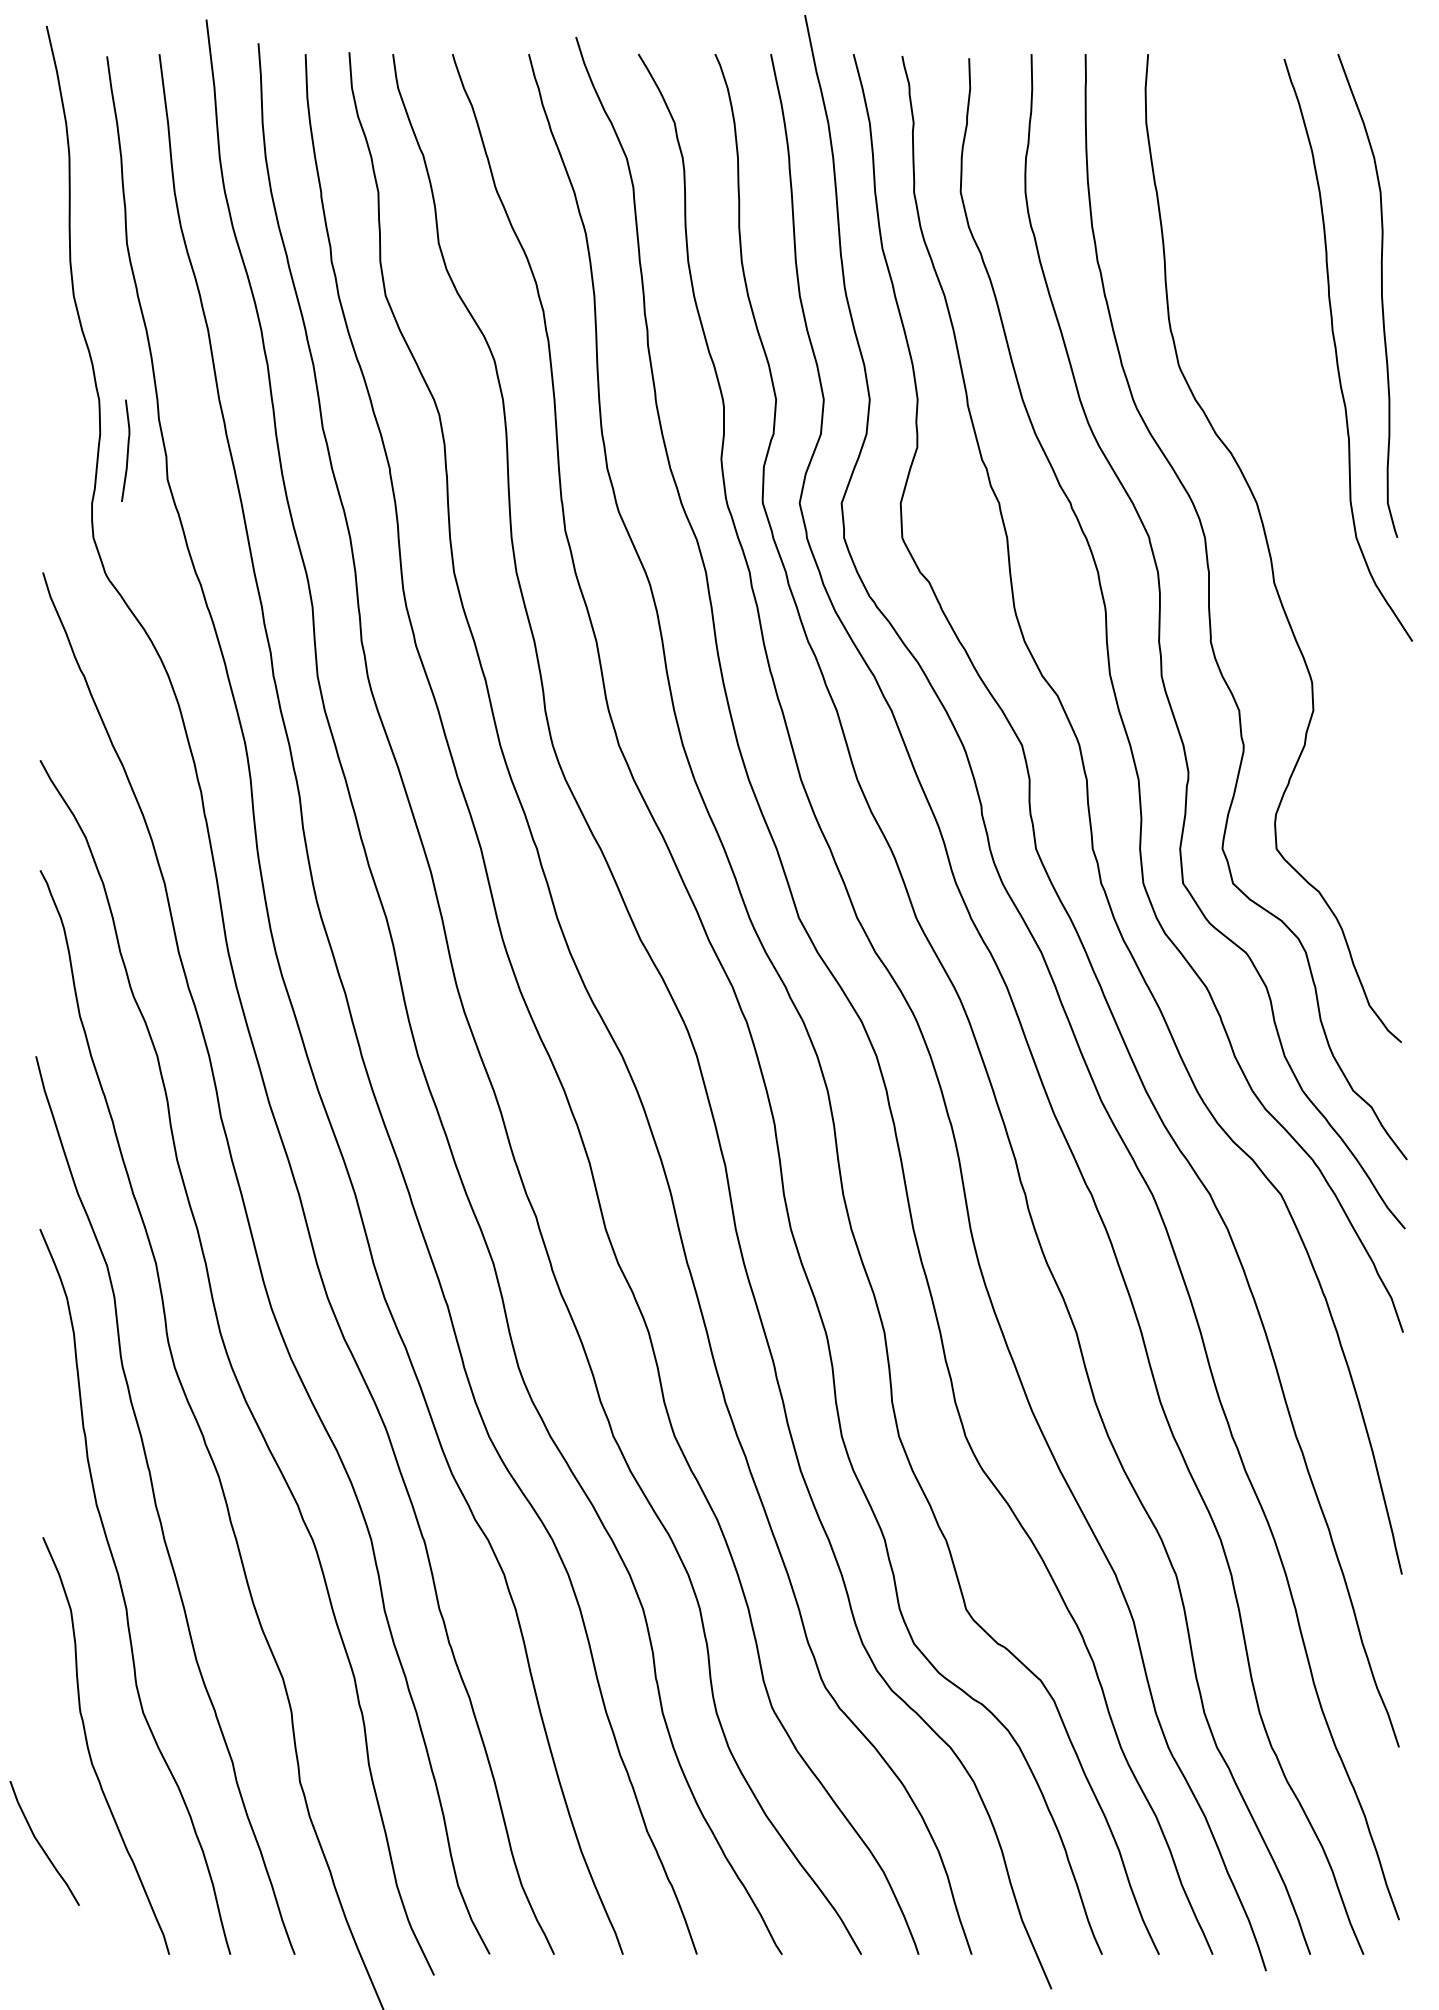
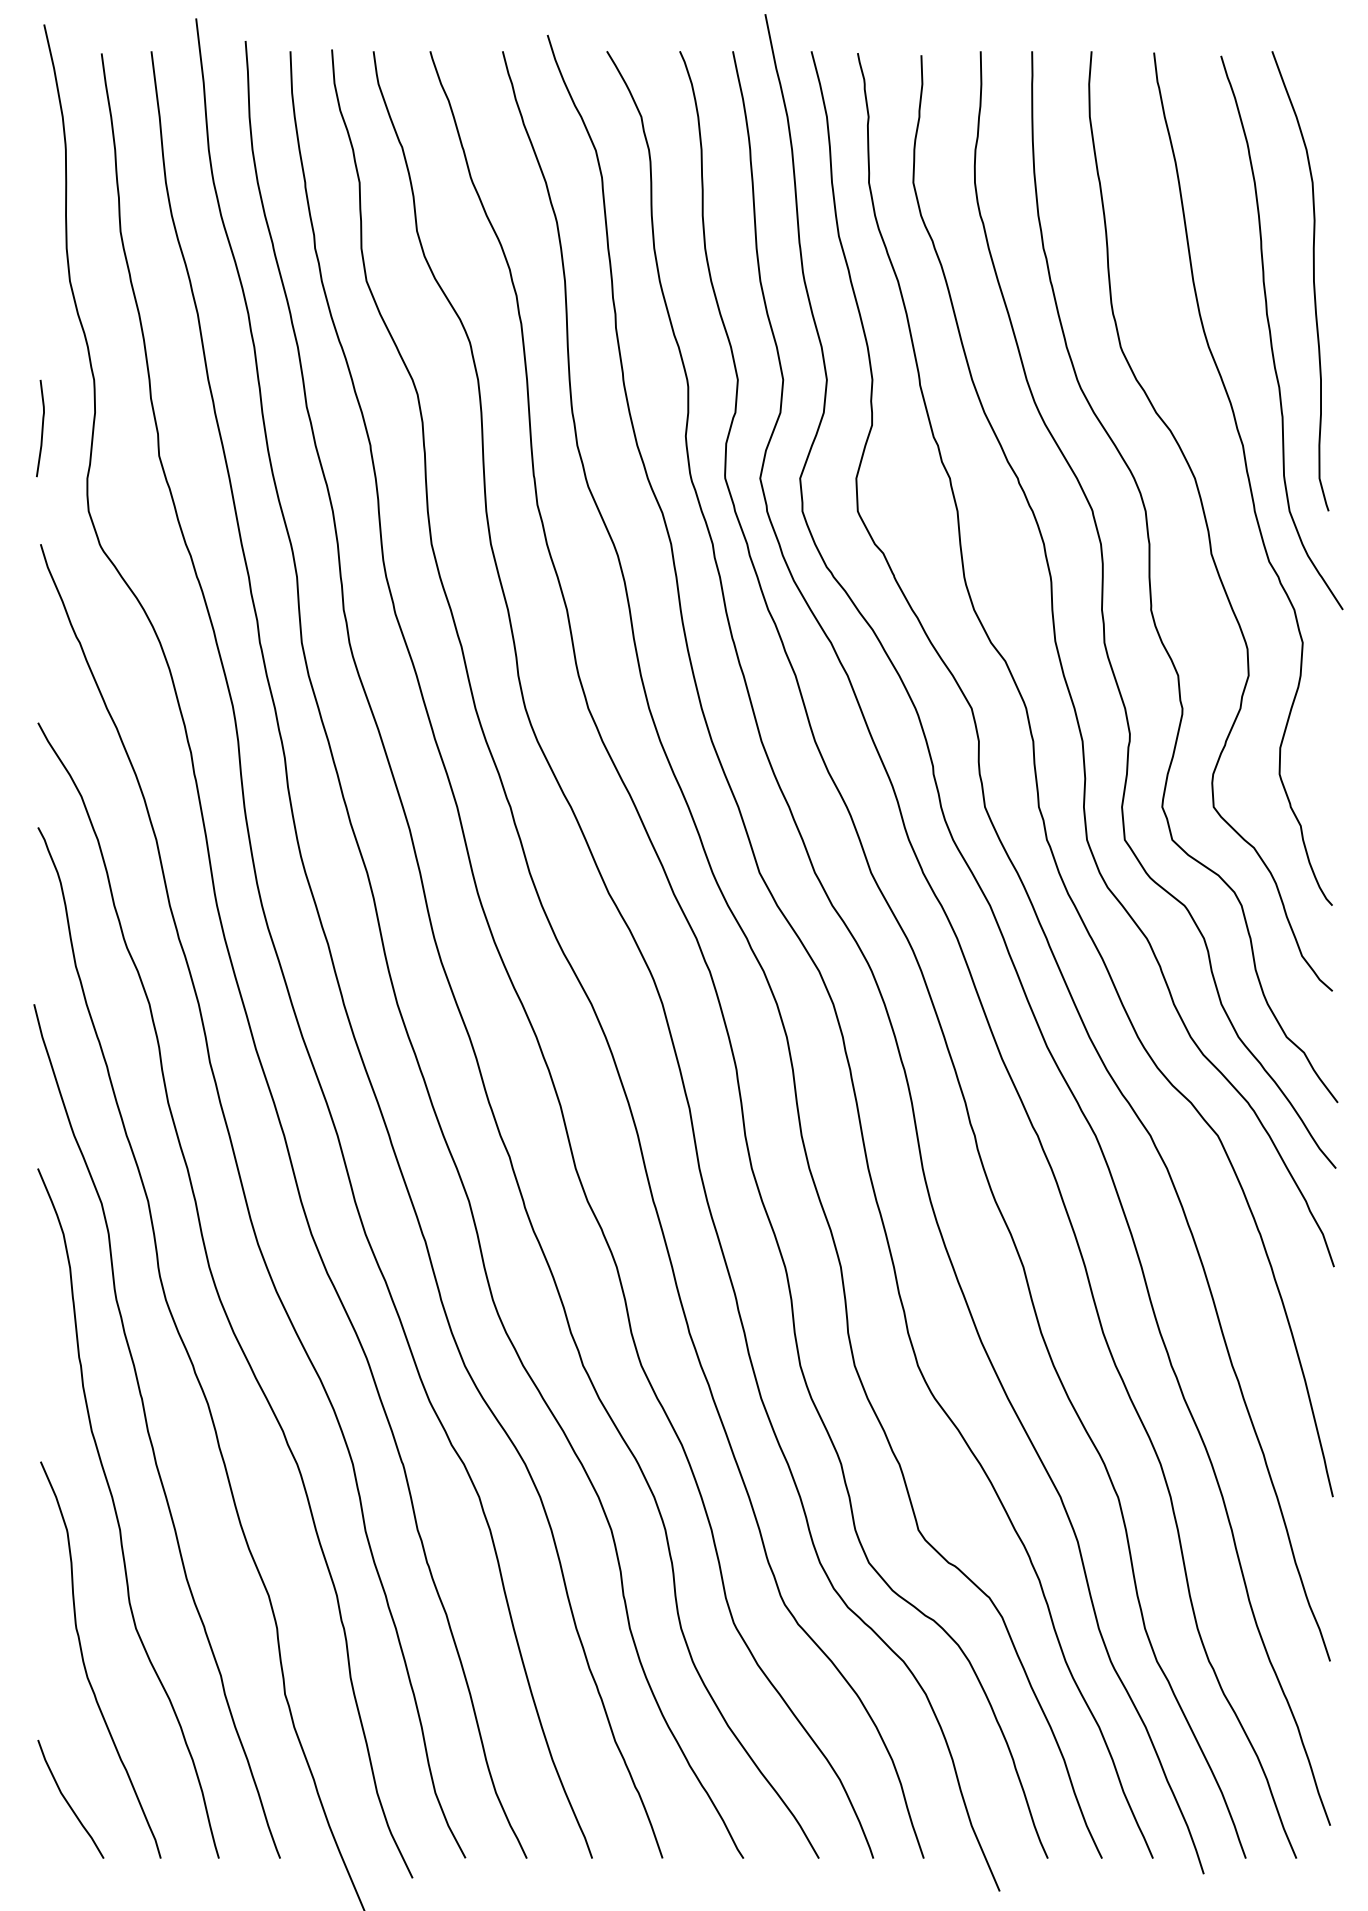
curve: (127, 450) -> (42, 428), moved
curve: (1311, 500) -> (1246, 475), added
curve: (41, 1845) -> (67, 1801), moved

